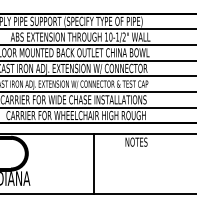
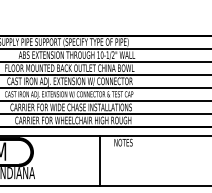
line: (94, 163) -> (100, 160), moved

